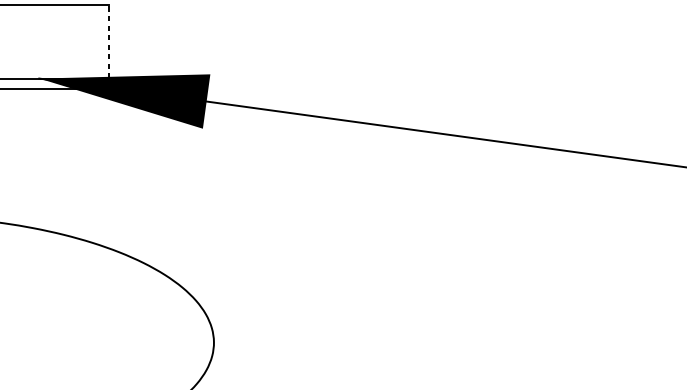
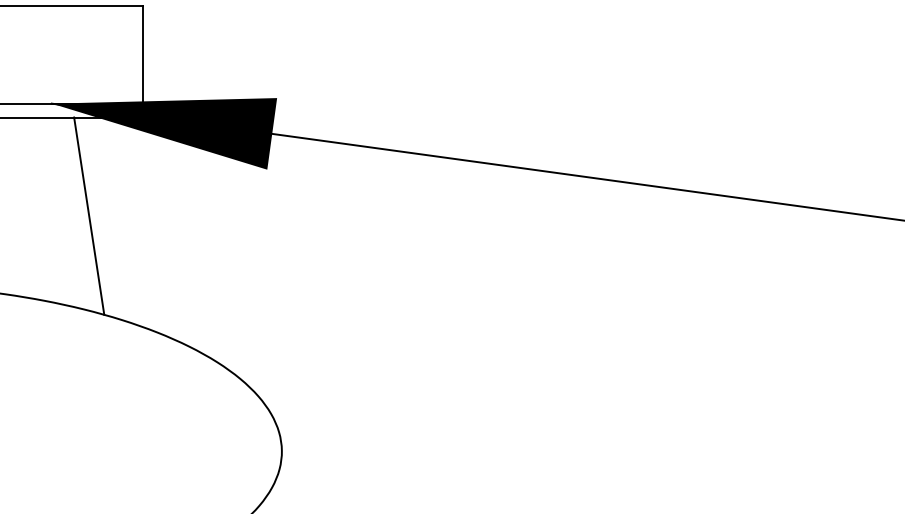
line: (108, 41) -> (143, 54), dashed -> solid
line: (67, 163) -> (89, 215), added

